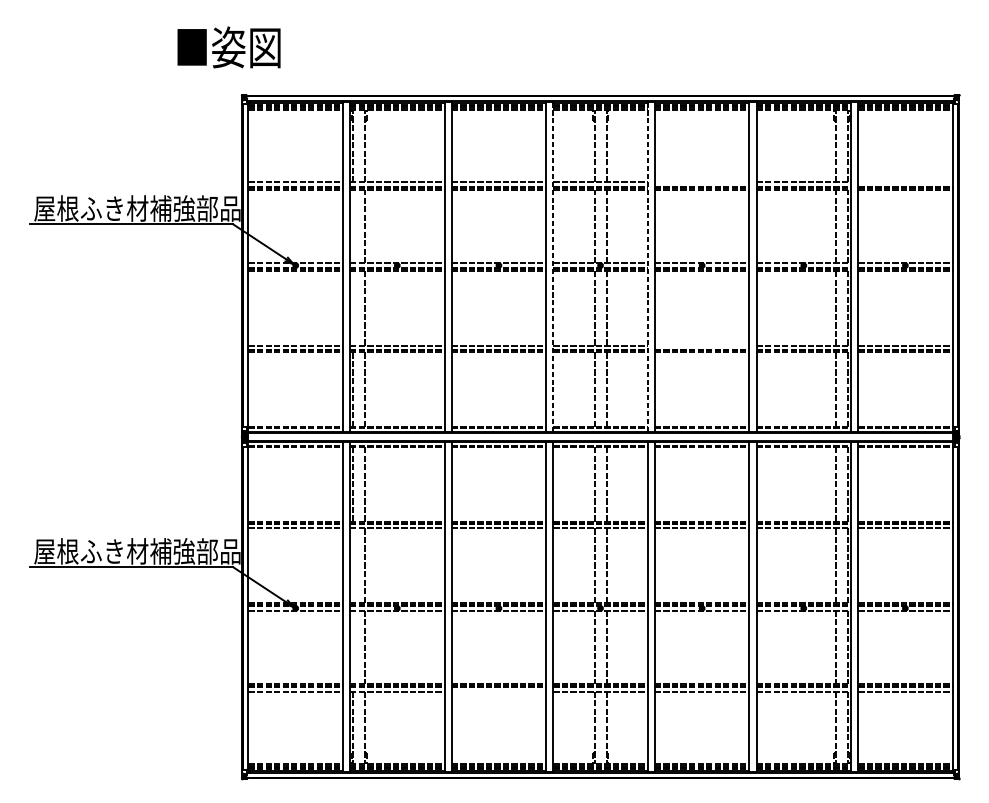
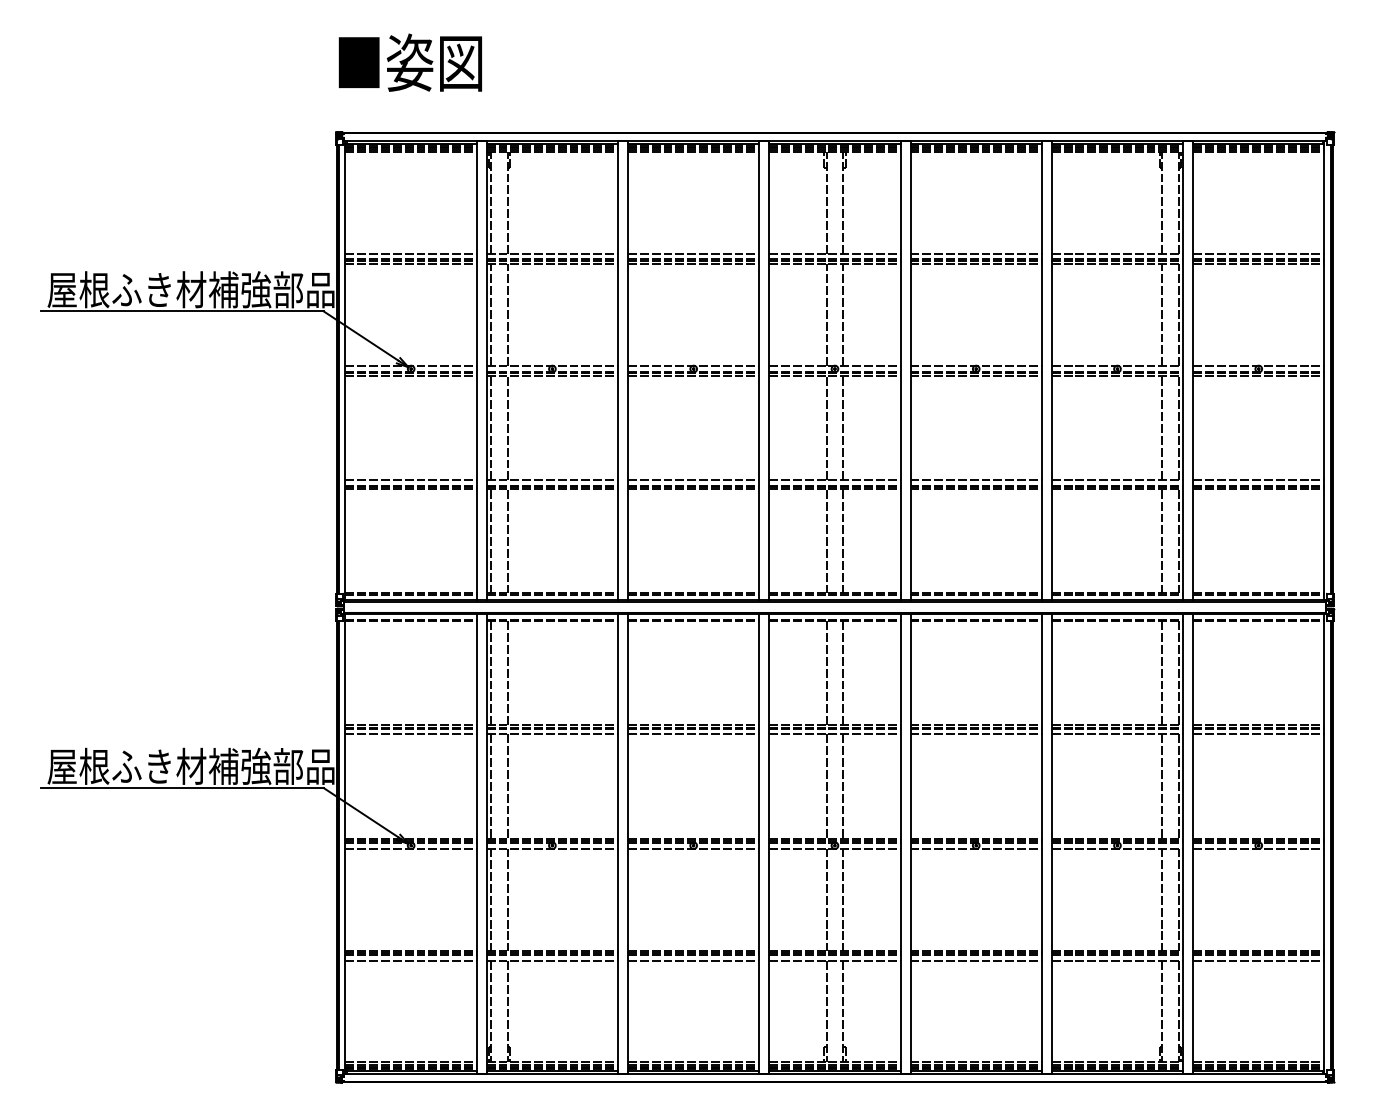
text: (228, 47) -> (409, 62), moved
line: (701, 182) -> (975, 253), added
line: (905, 182) -> (1258, 253), added
line: (353, 226) -> (491, 314), added
line: (553, 266) -> (769, 370), dashed -> solid
line: (647, 266) -> (900, 370), dashed -> solid
line: (353, 307) -> (491, 427), added
line: (701, 345) -> (975, 480), added
line: (353, 565) -> (491, 786), added
line: (353, 647) -> (491, 899), added
line: (498, 691) -> (693, 961), added

